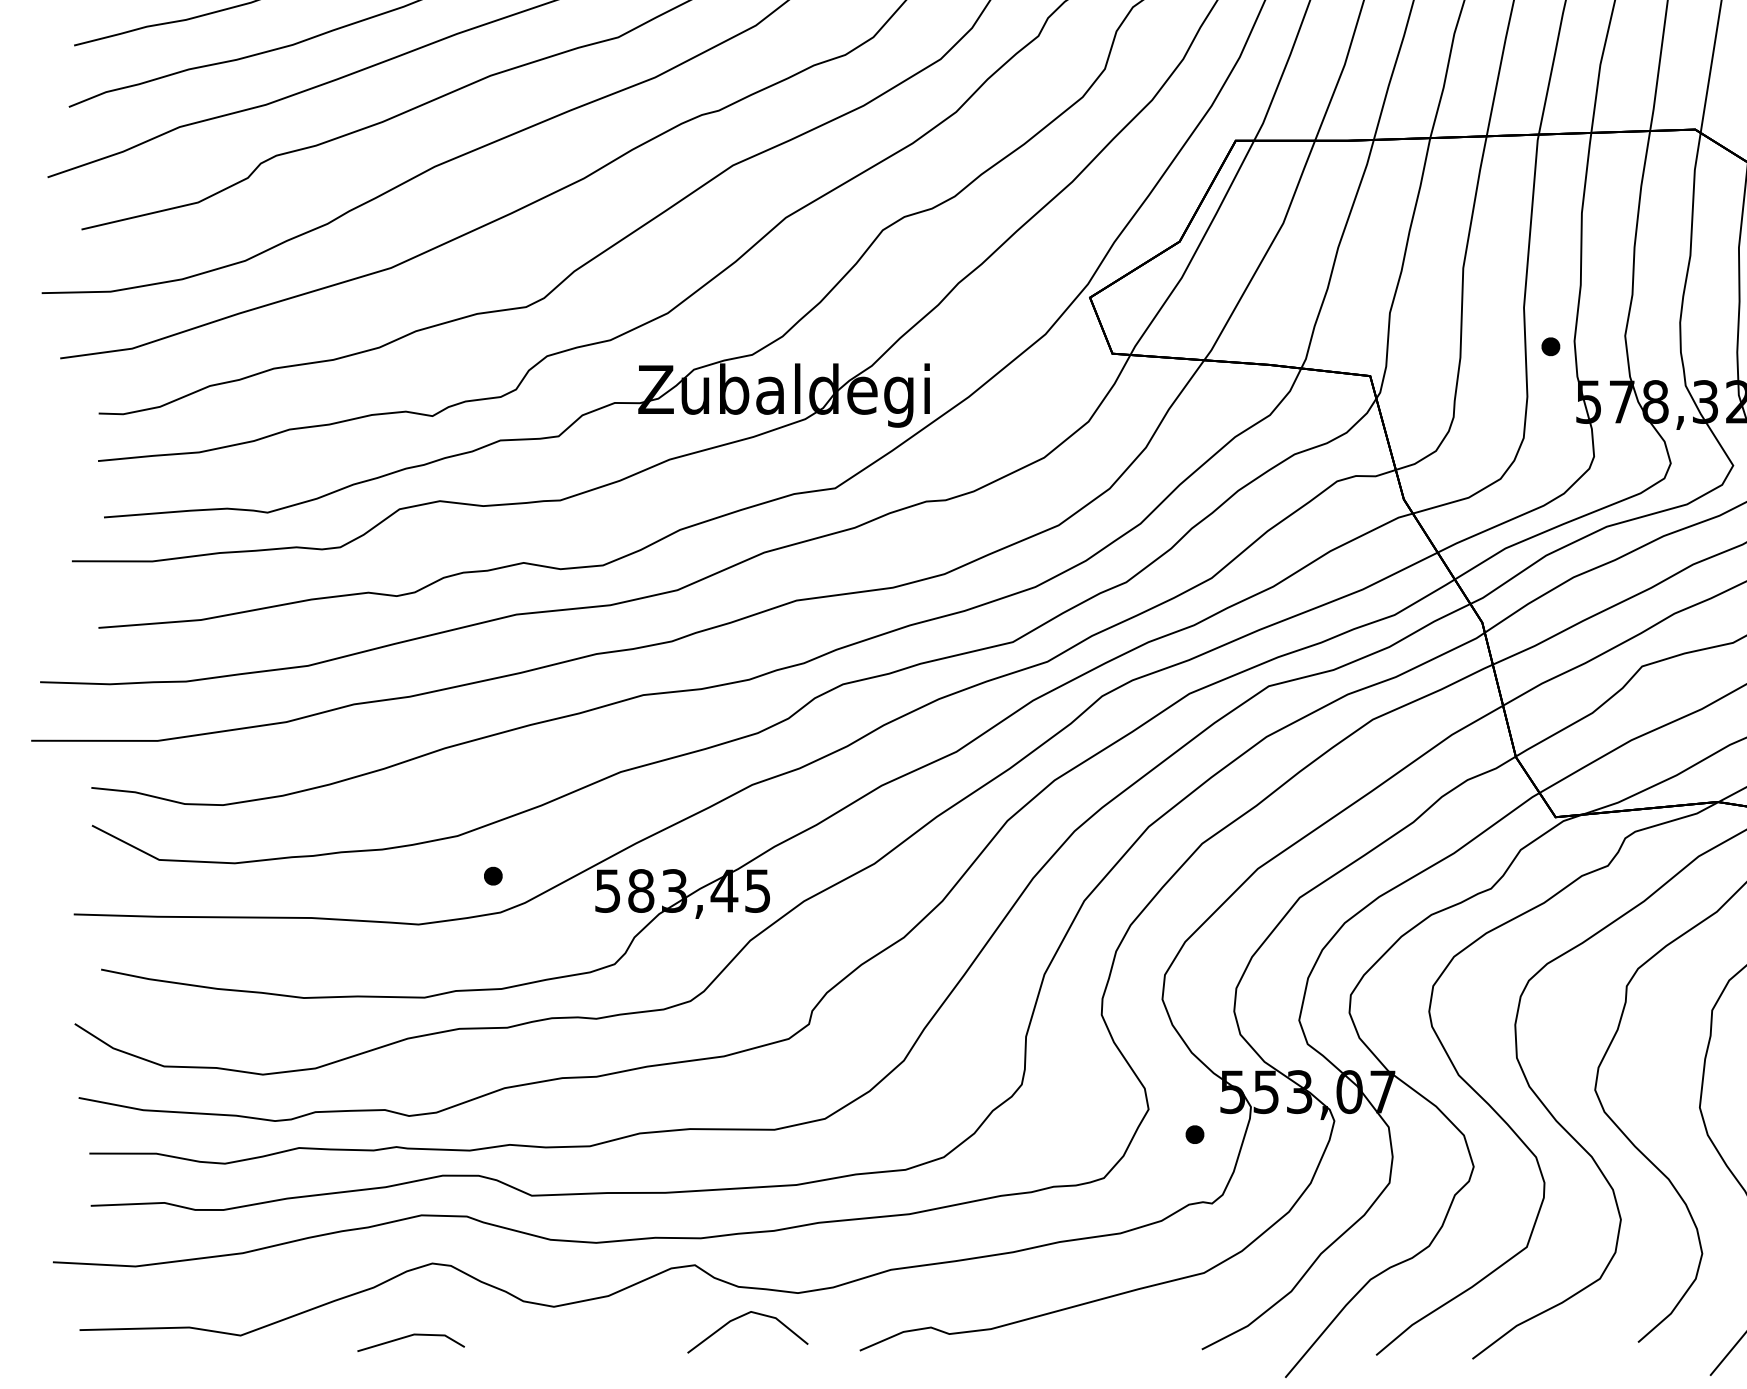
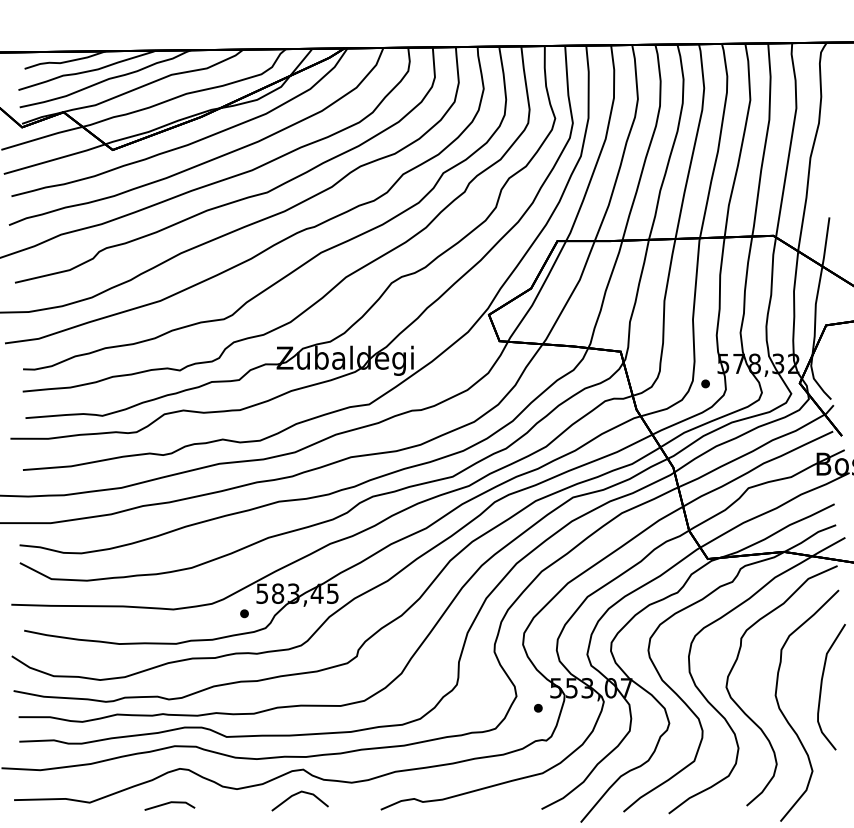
part: (1550, 345) -> (705, 383), moved
part: (493, 875) -> (244, 613), moved
line: (742, 1318) -> (297, 794), moved

